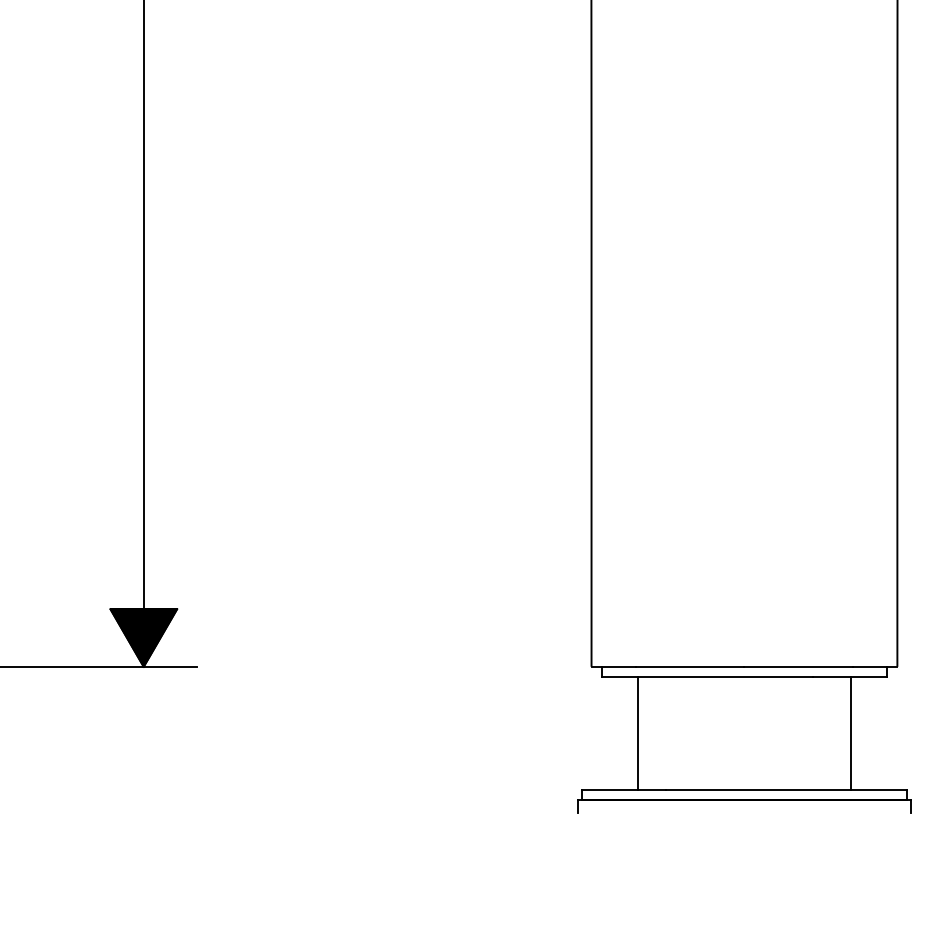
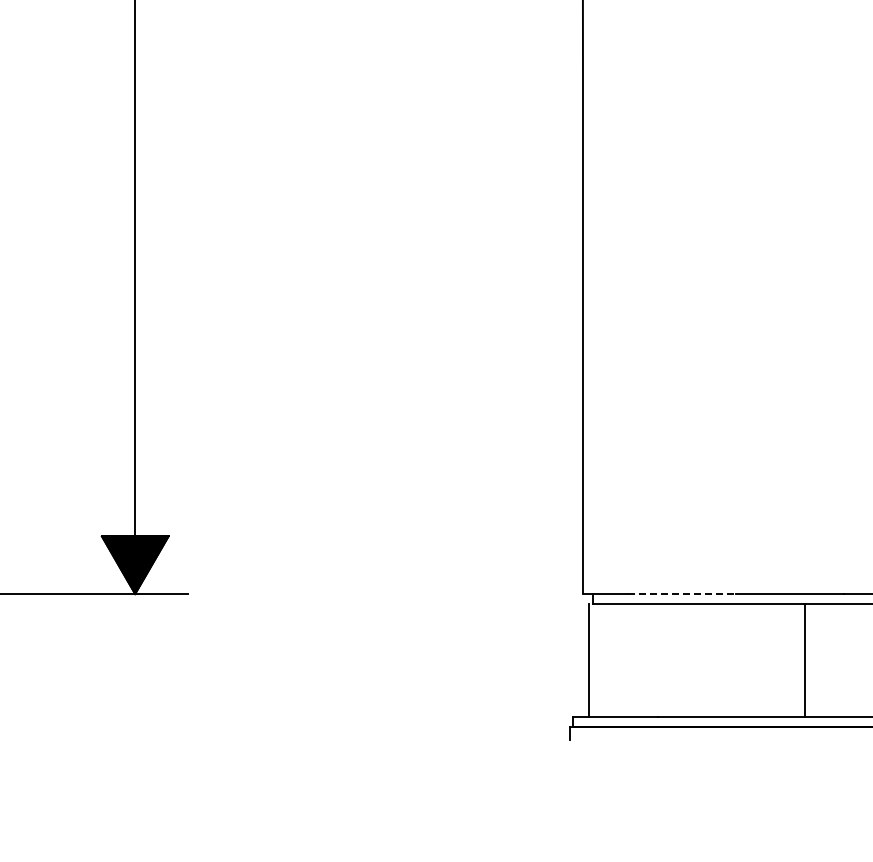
line: (690, 666) -> (681, 593), solid -> dashed
line: (637, 732) -> (588, 659), moved
line: (851, 732) -> (804, 659), moved

